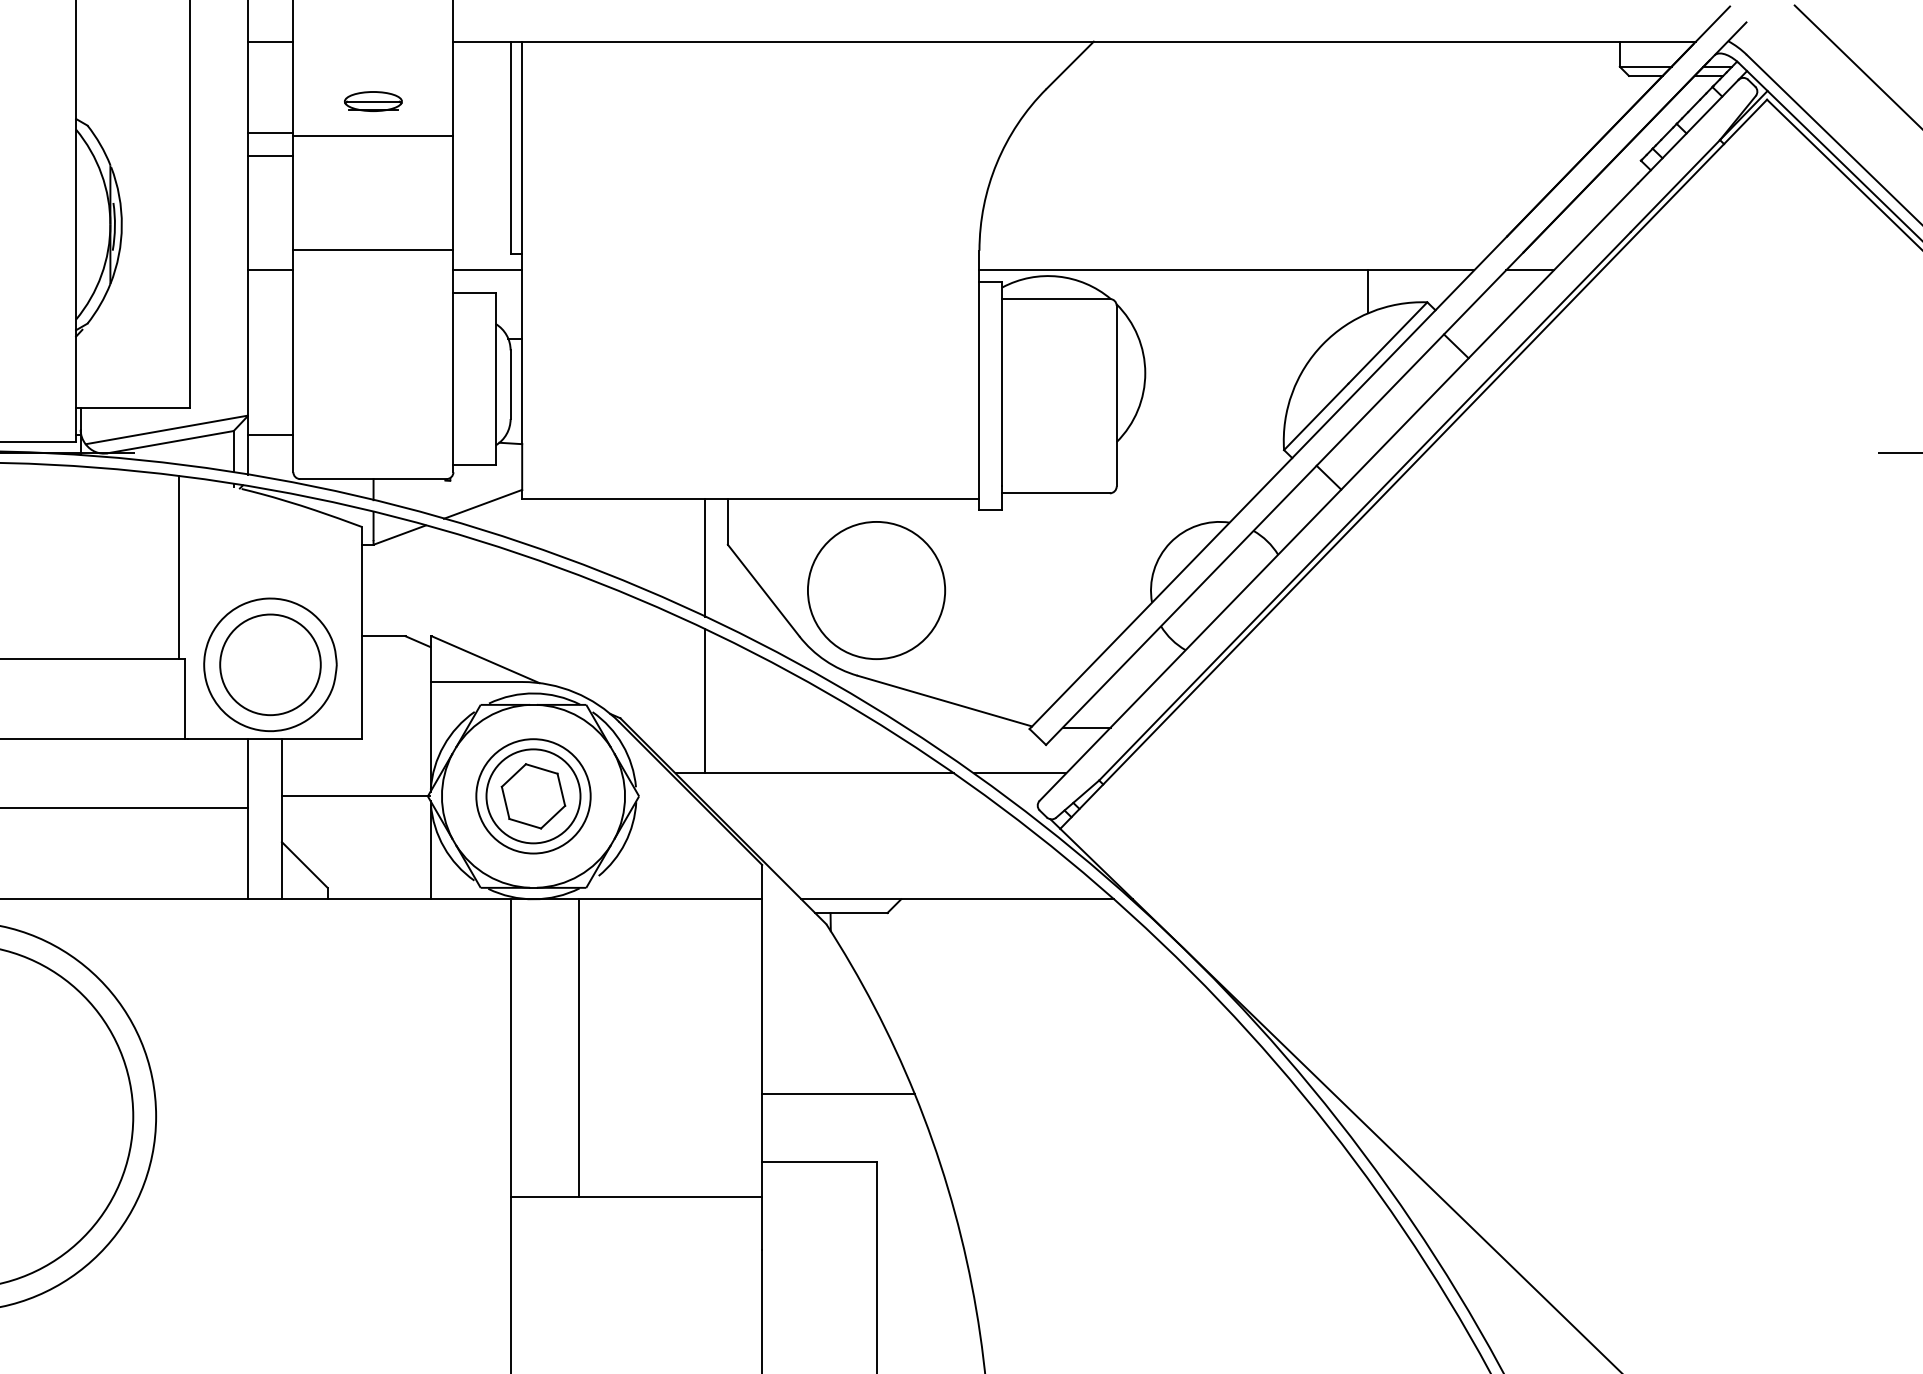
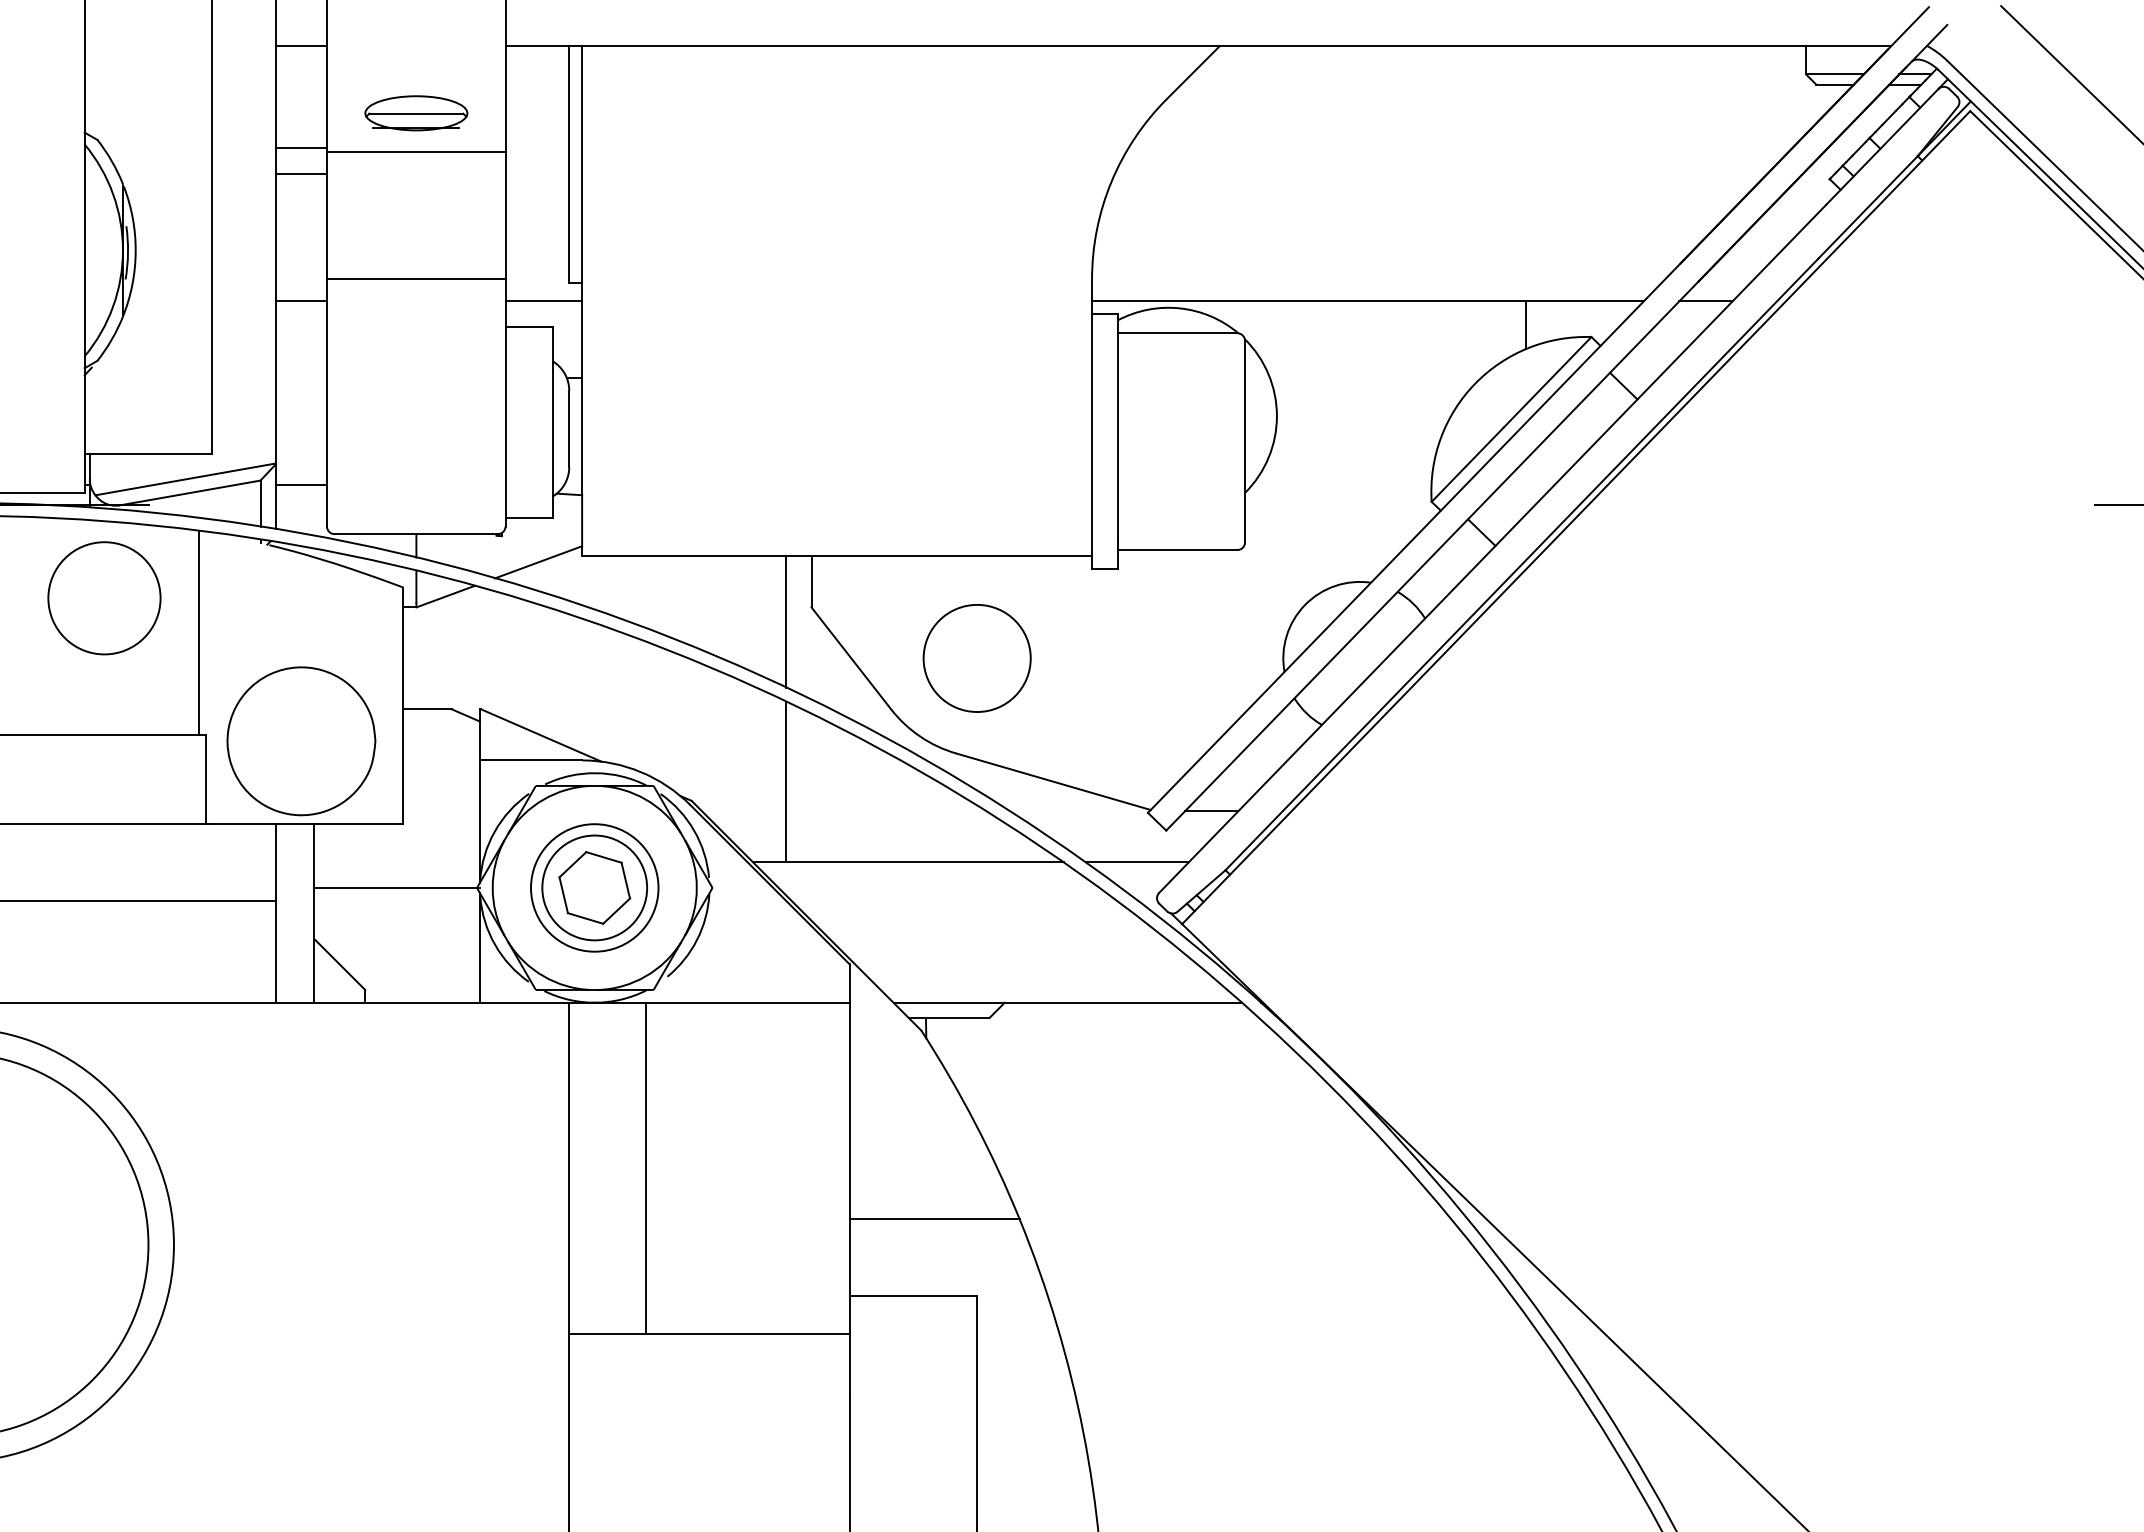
part: (372, 100) -> (415, 112), size x1.6
circle: (875, 590) -> (976, 658), size x0.7
circle: (270, 665) -> (104, 598), moved

